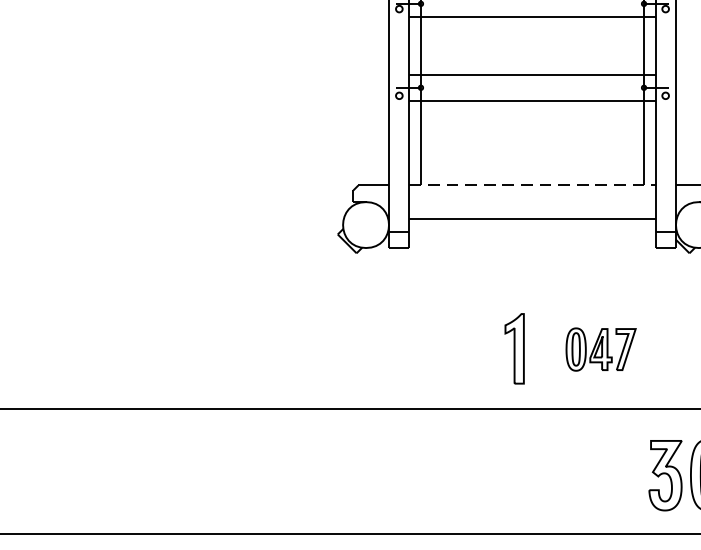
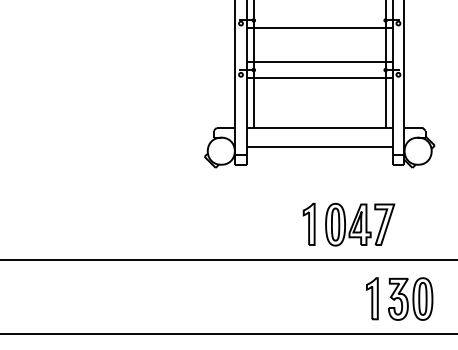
line: (532, 184) -> (319, 127), dashed -> solid
part: (601, 349) -> (360, 224), size x1.67
part: (621, 474) -> (372, 298), added

